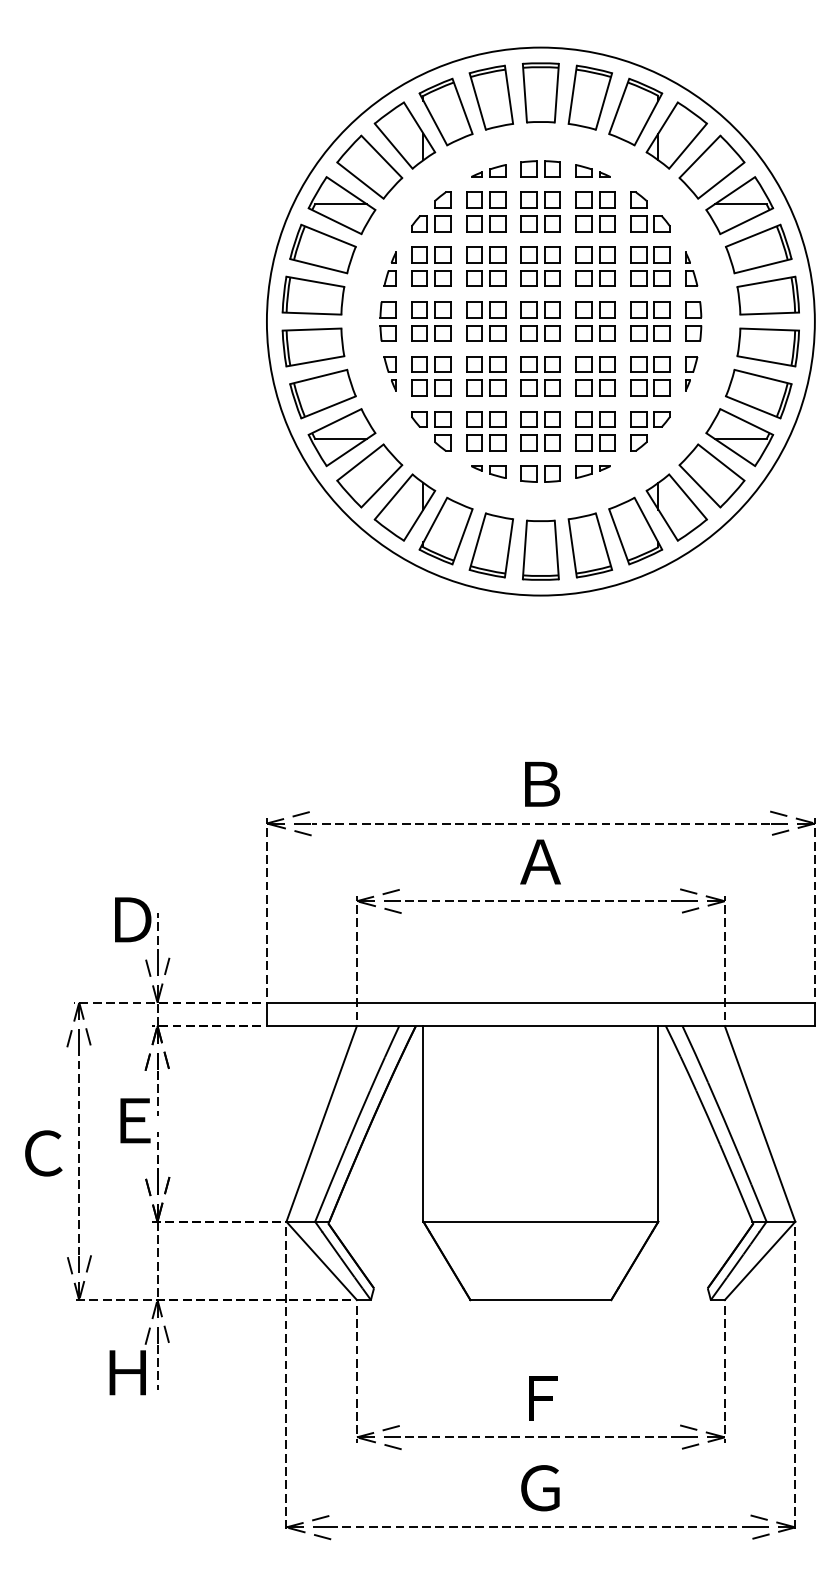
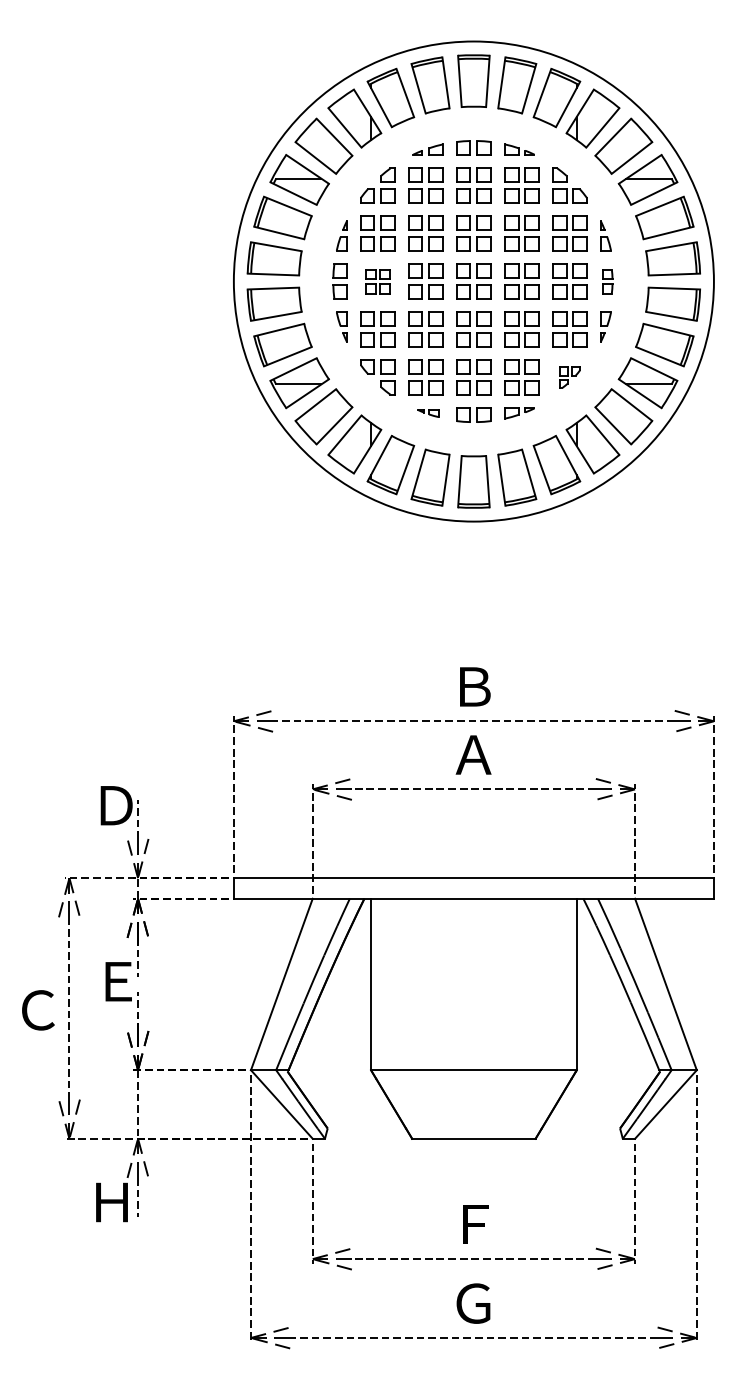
part: (431, 321) -> (378, 281), size x0.7
part: (693, 321) -> (607, 281), size x0.7
part: (650, 431) -> (569, 377), size x0.6
part: (488, 471) -> (428, 412), size x0.7

